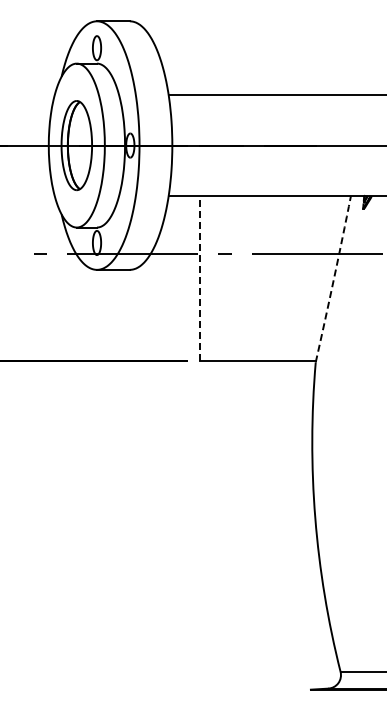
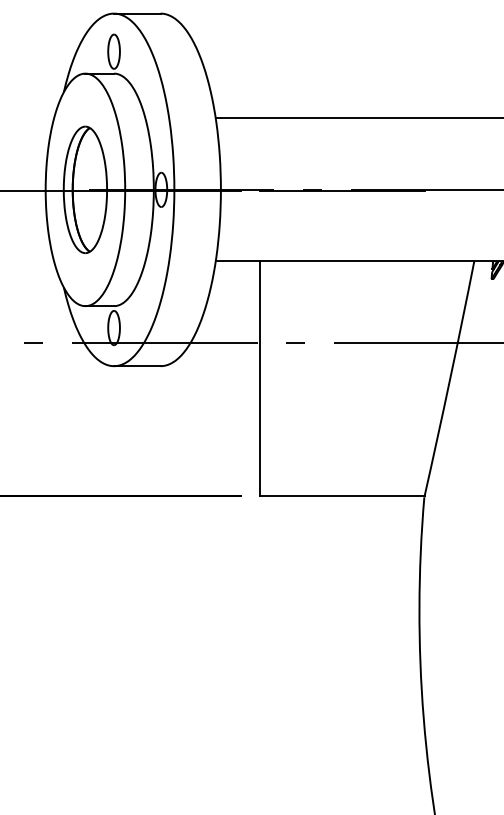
line: (200, 278) -> (260, 378), dashed -> solid
arc: (333, 279) -> (449, 379), dashed -> solid

